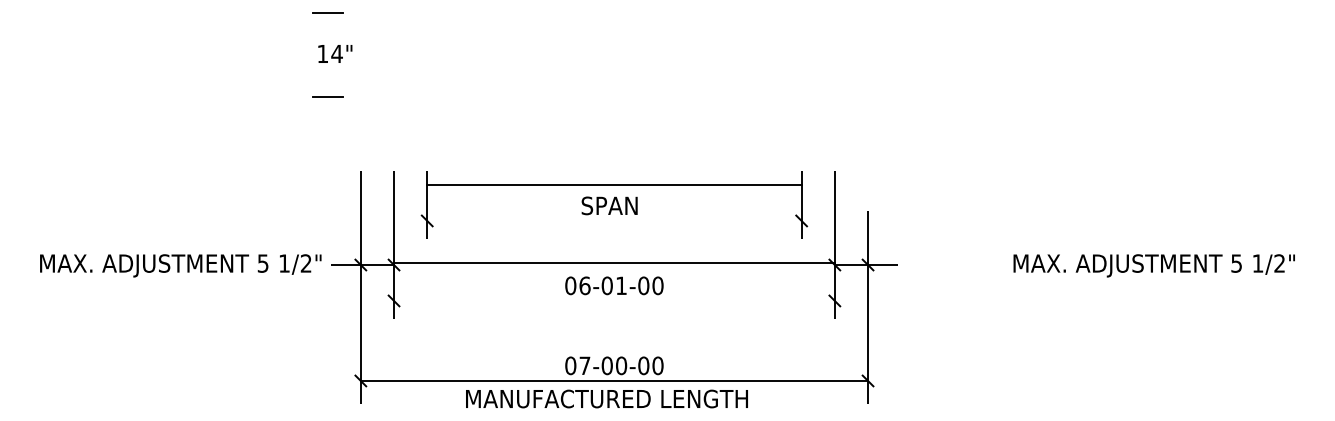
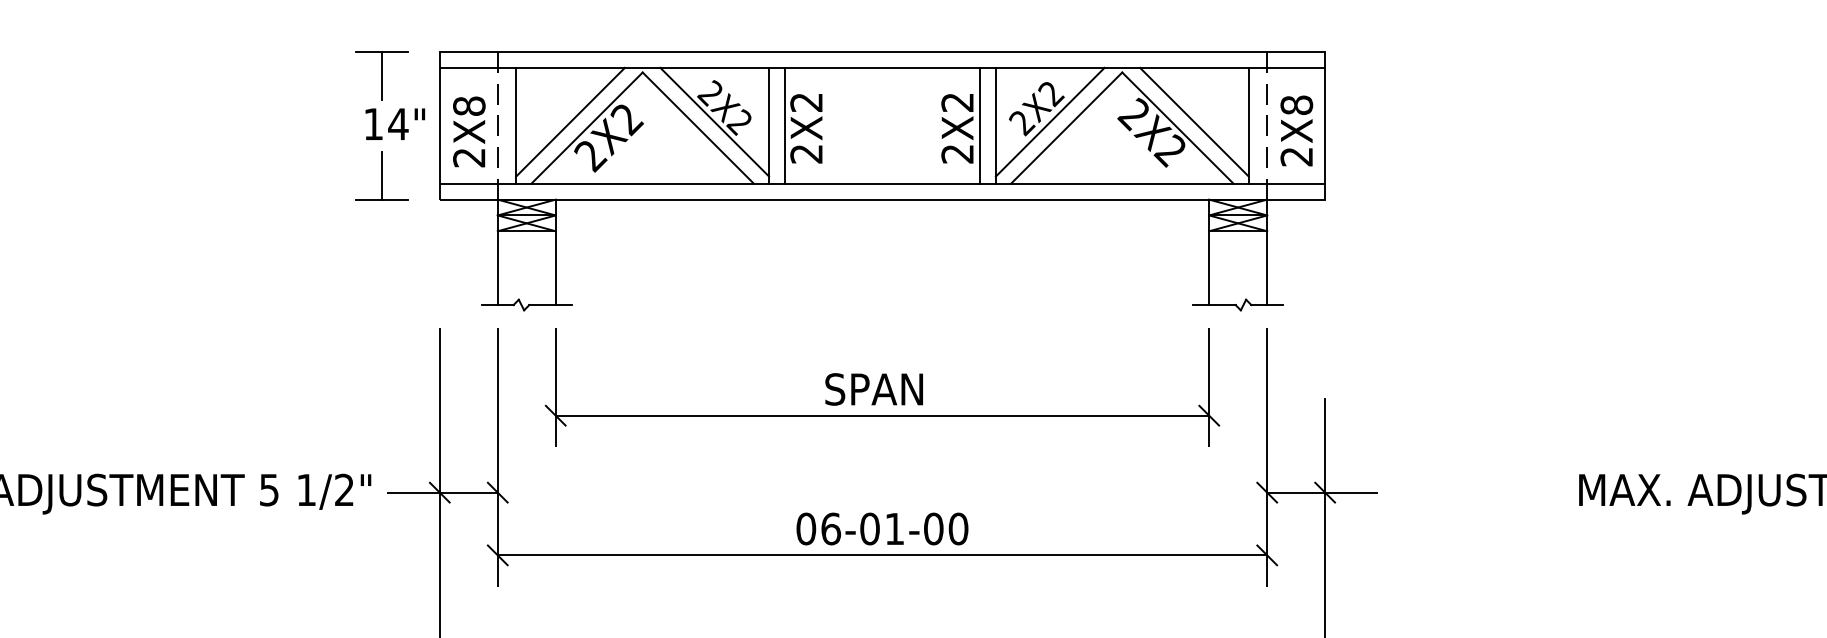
line: (327, 25) -> (381, 74), added
line: (327, 83) -> (381, 175), added
part: (614, 86) -> (882, 181), added
line: (614, 184) -> (882, 414), moved
line: (614, 262) -> (882, 554), moved

